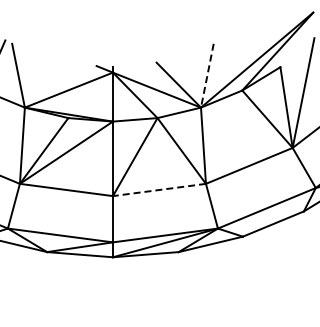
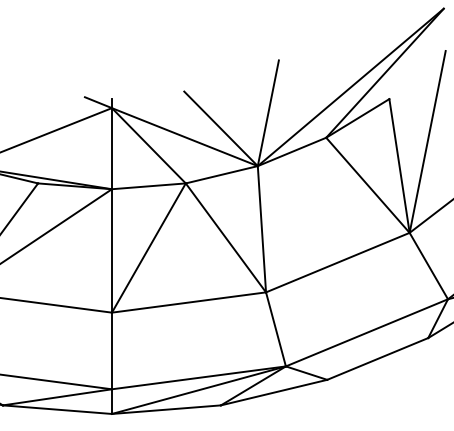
line: (207, 75) -> (268, 112), dashed -> solid
line: (159, 189) -> (189, 301), dashed -> solid

